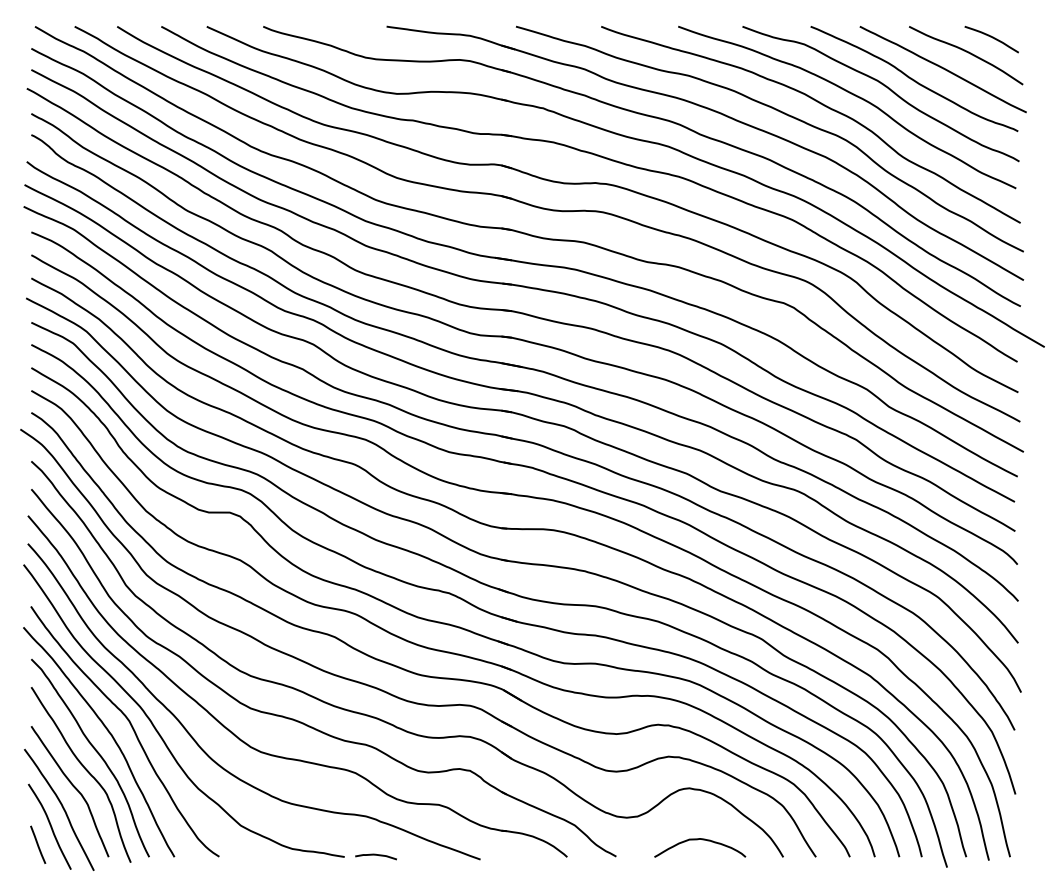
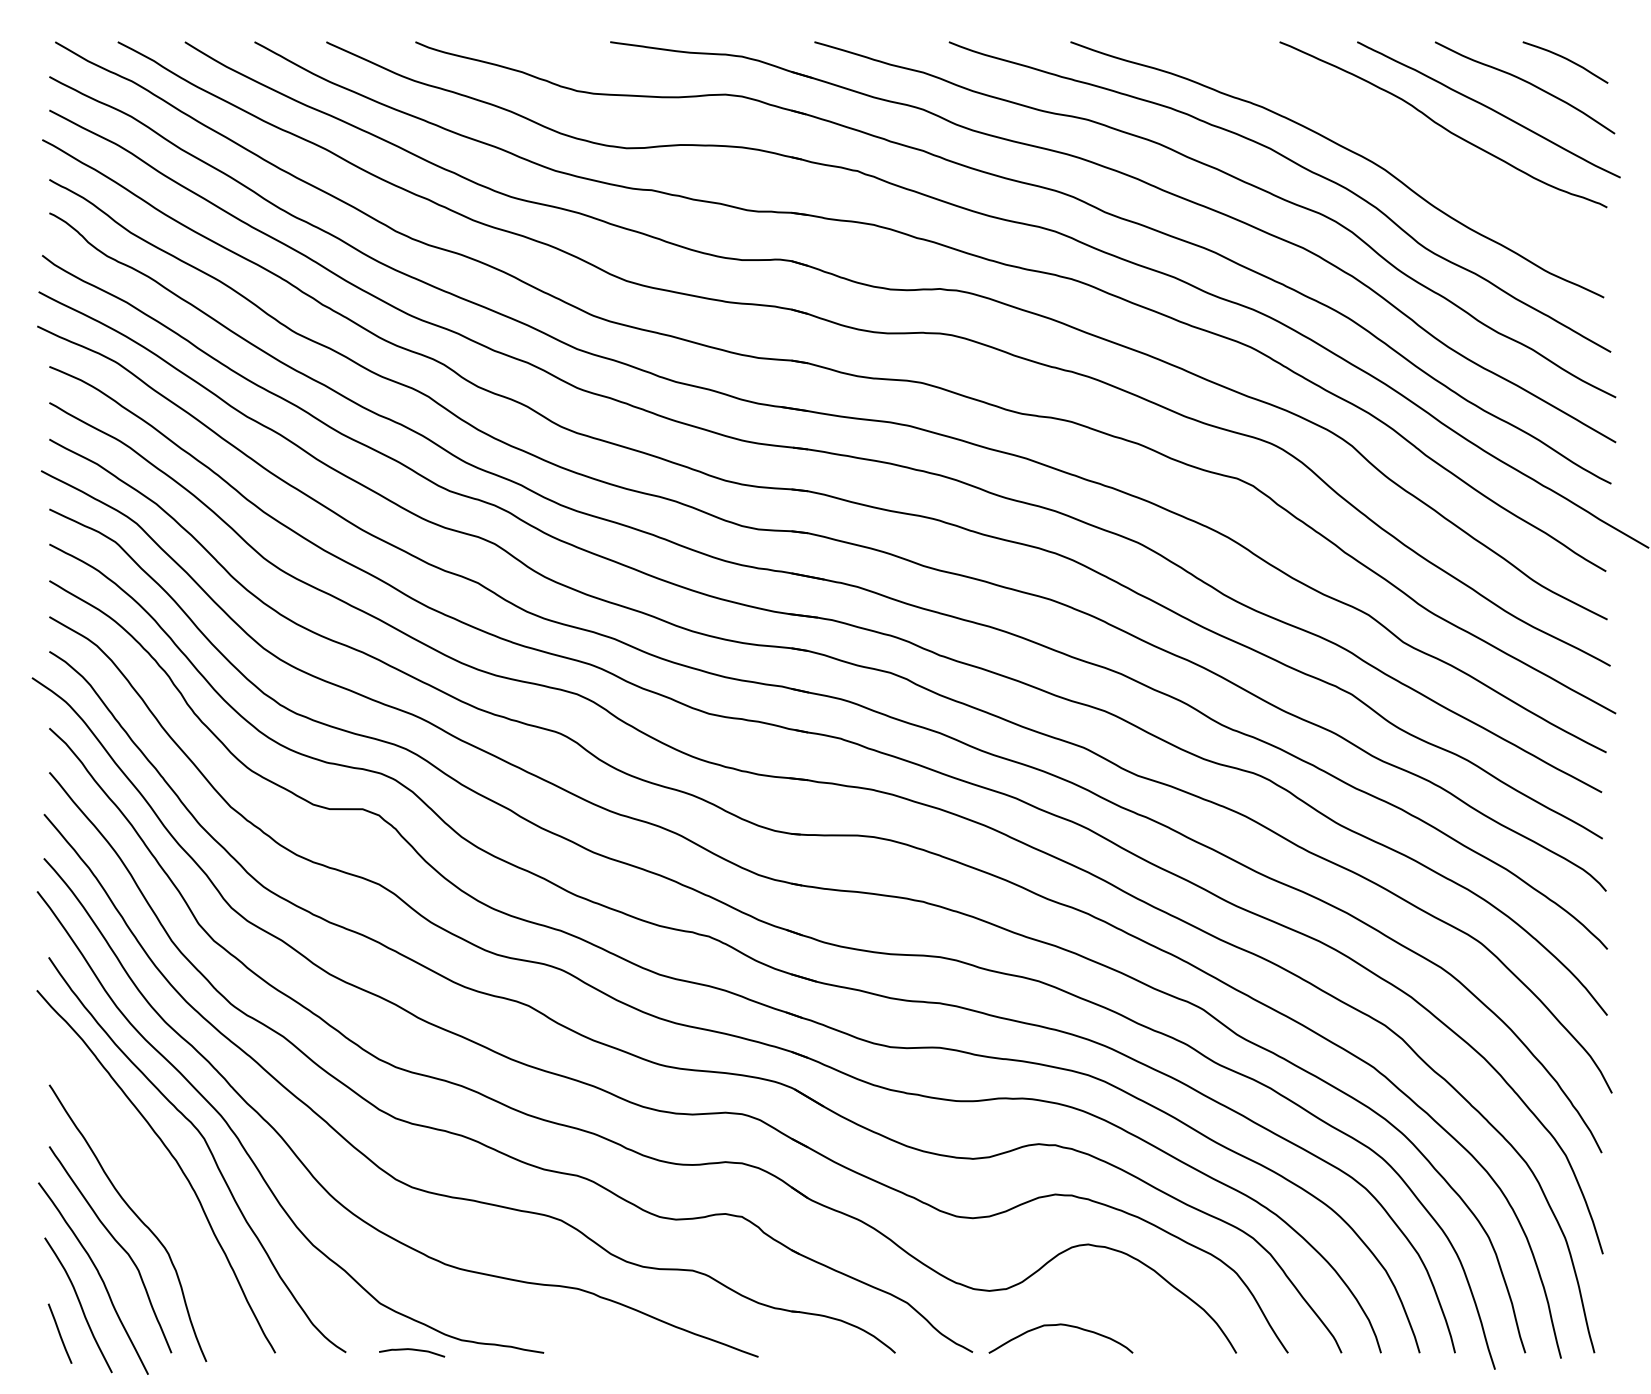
curve: (885, 87) -> (1397, 138), removed
curve: (96, 752) -> (152, 1187), removed
curve: (702, 840) -> (1064, 1326), moved
curve: (375, 855) -> (411, 1350), moved

